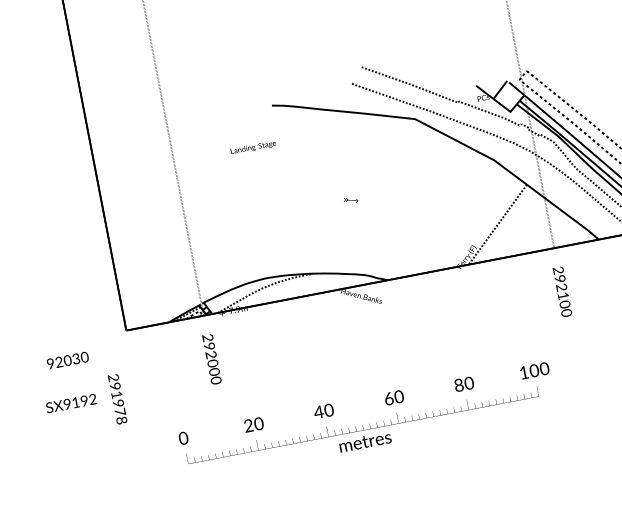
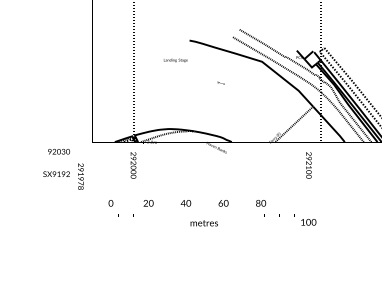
part: (349, 199) -> (220, 82), moved
text: (561, 292) -> (308, 165), moved
text: (534, 371) -> (308, 222), moved

